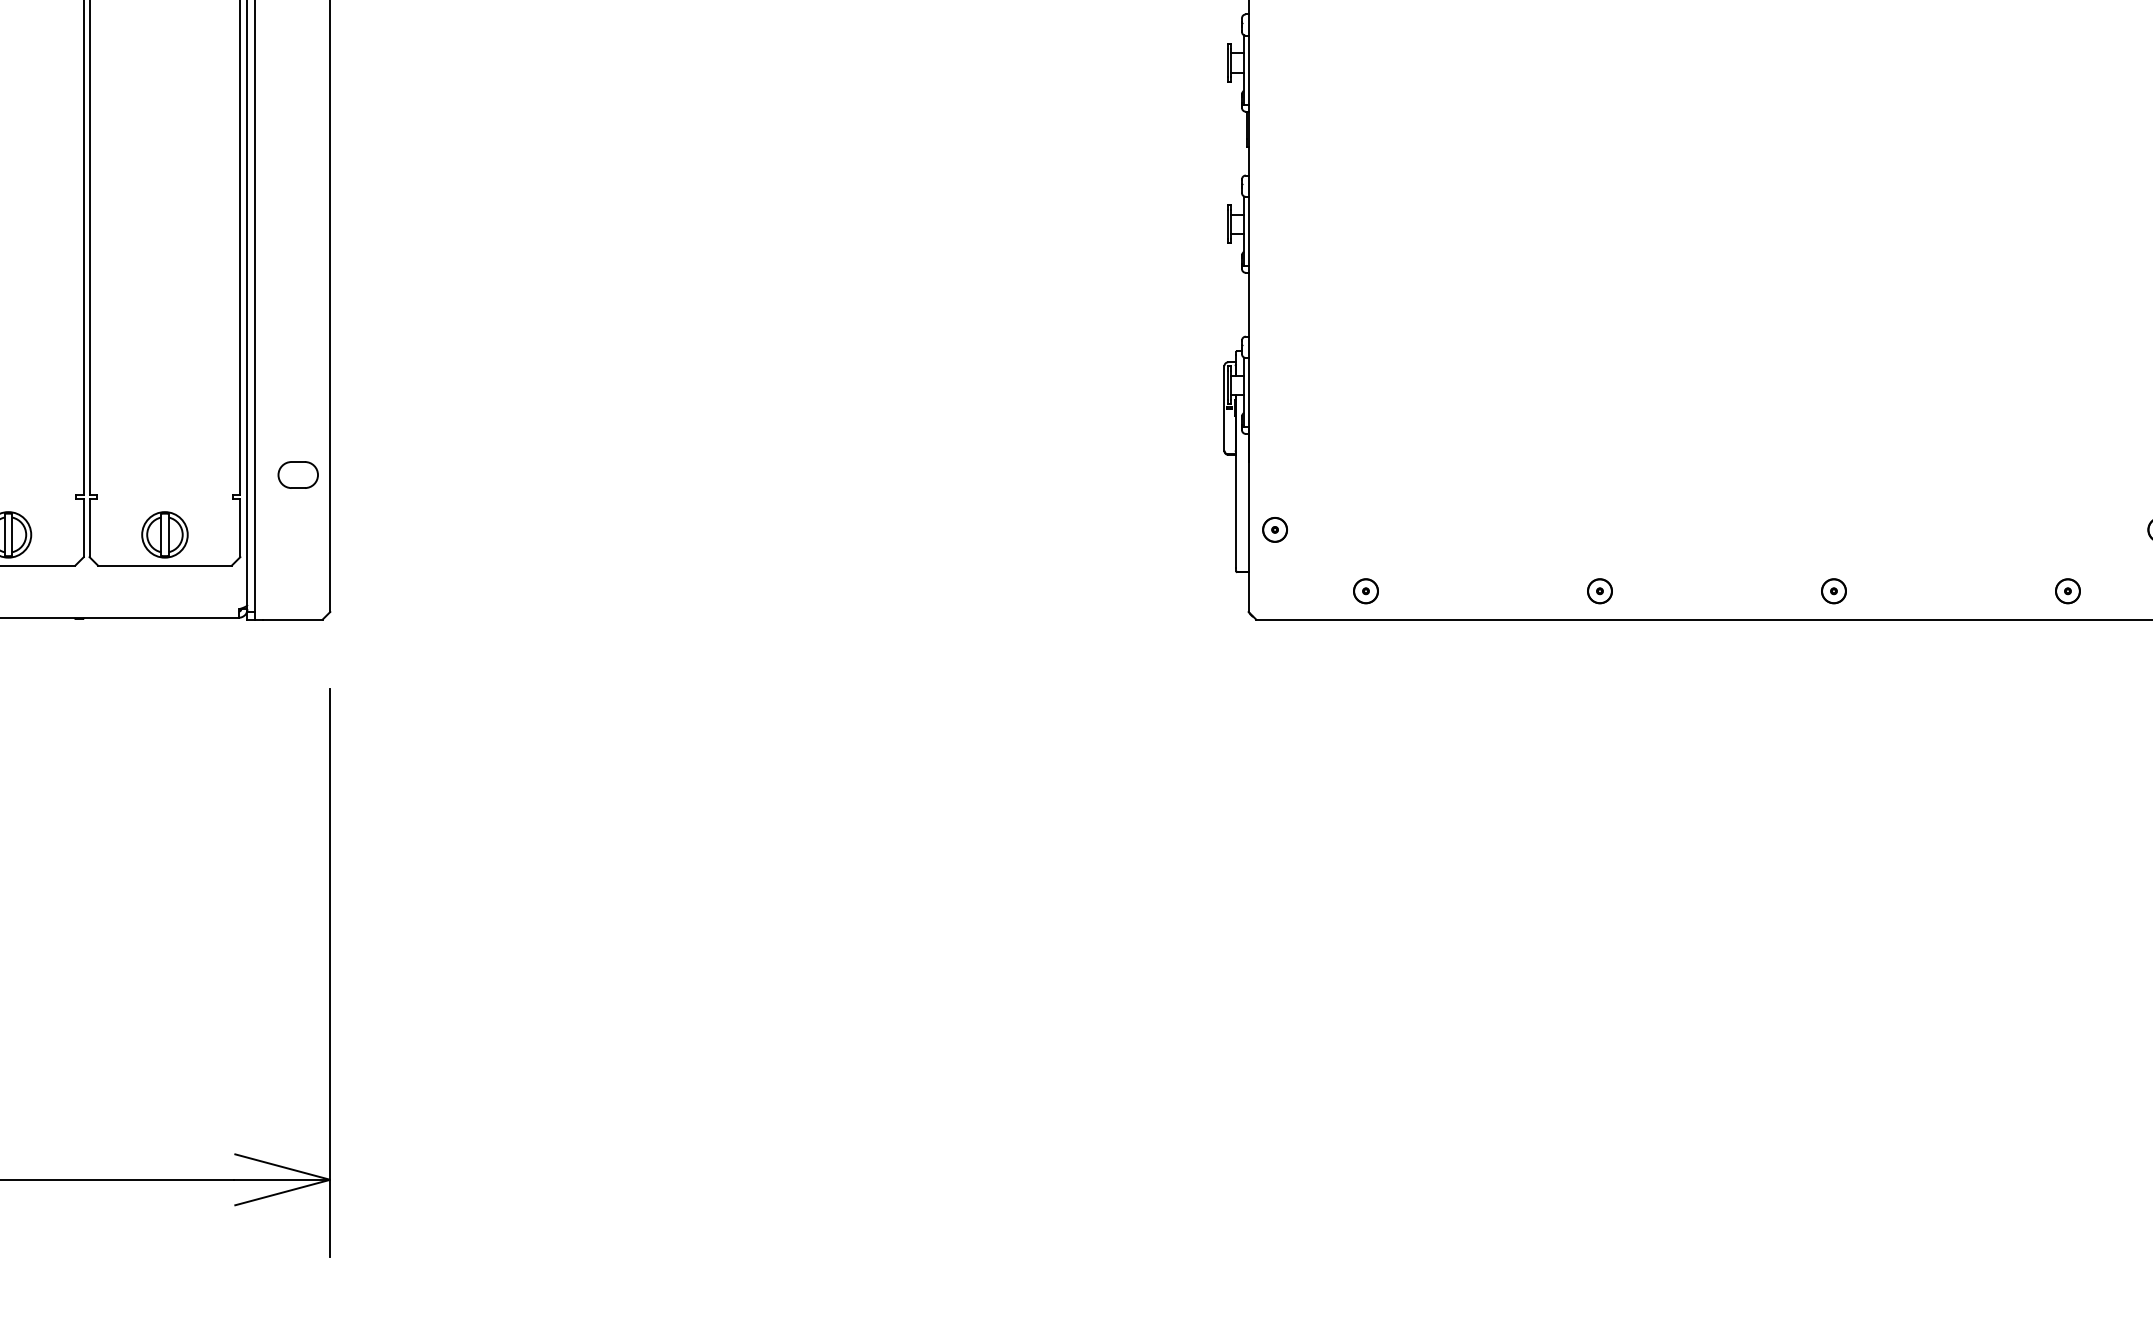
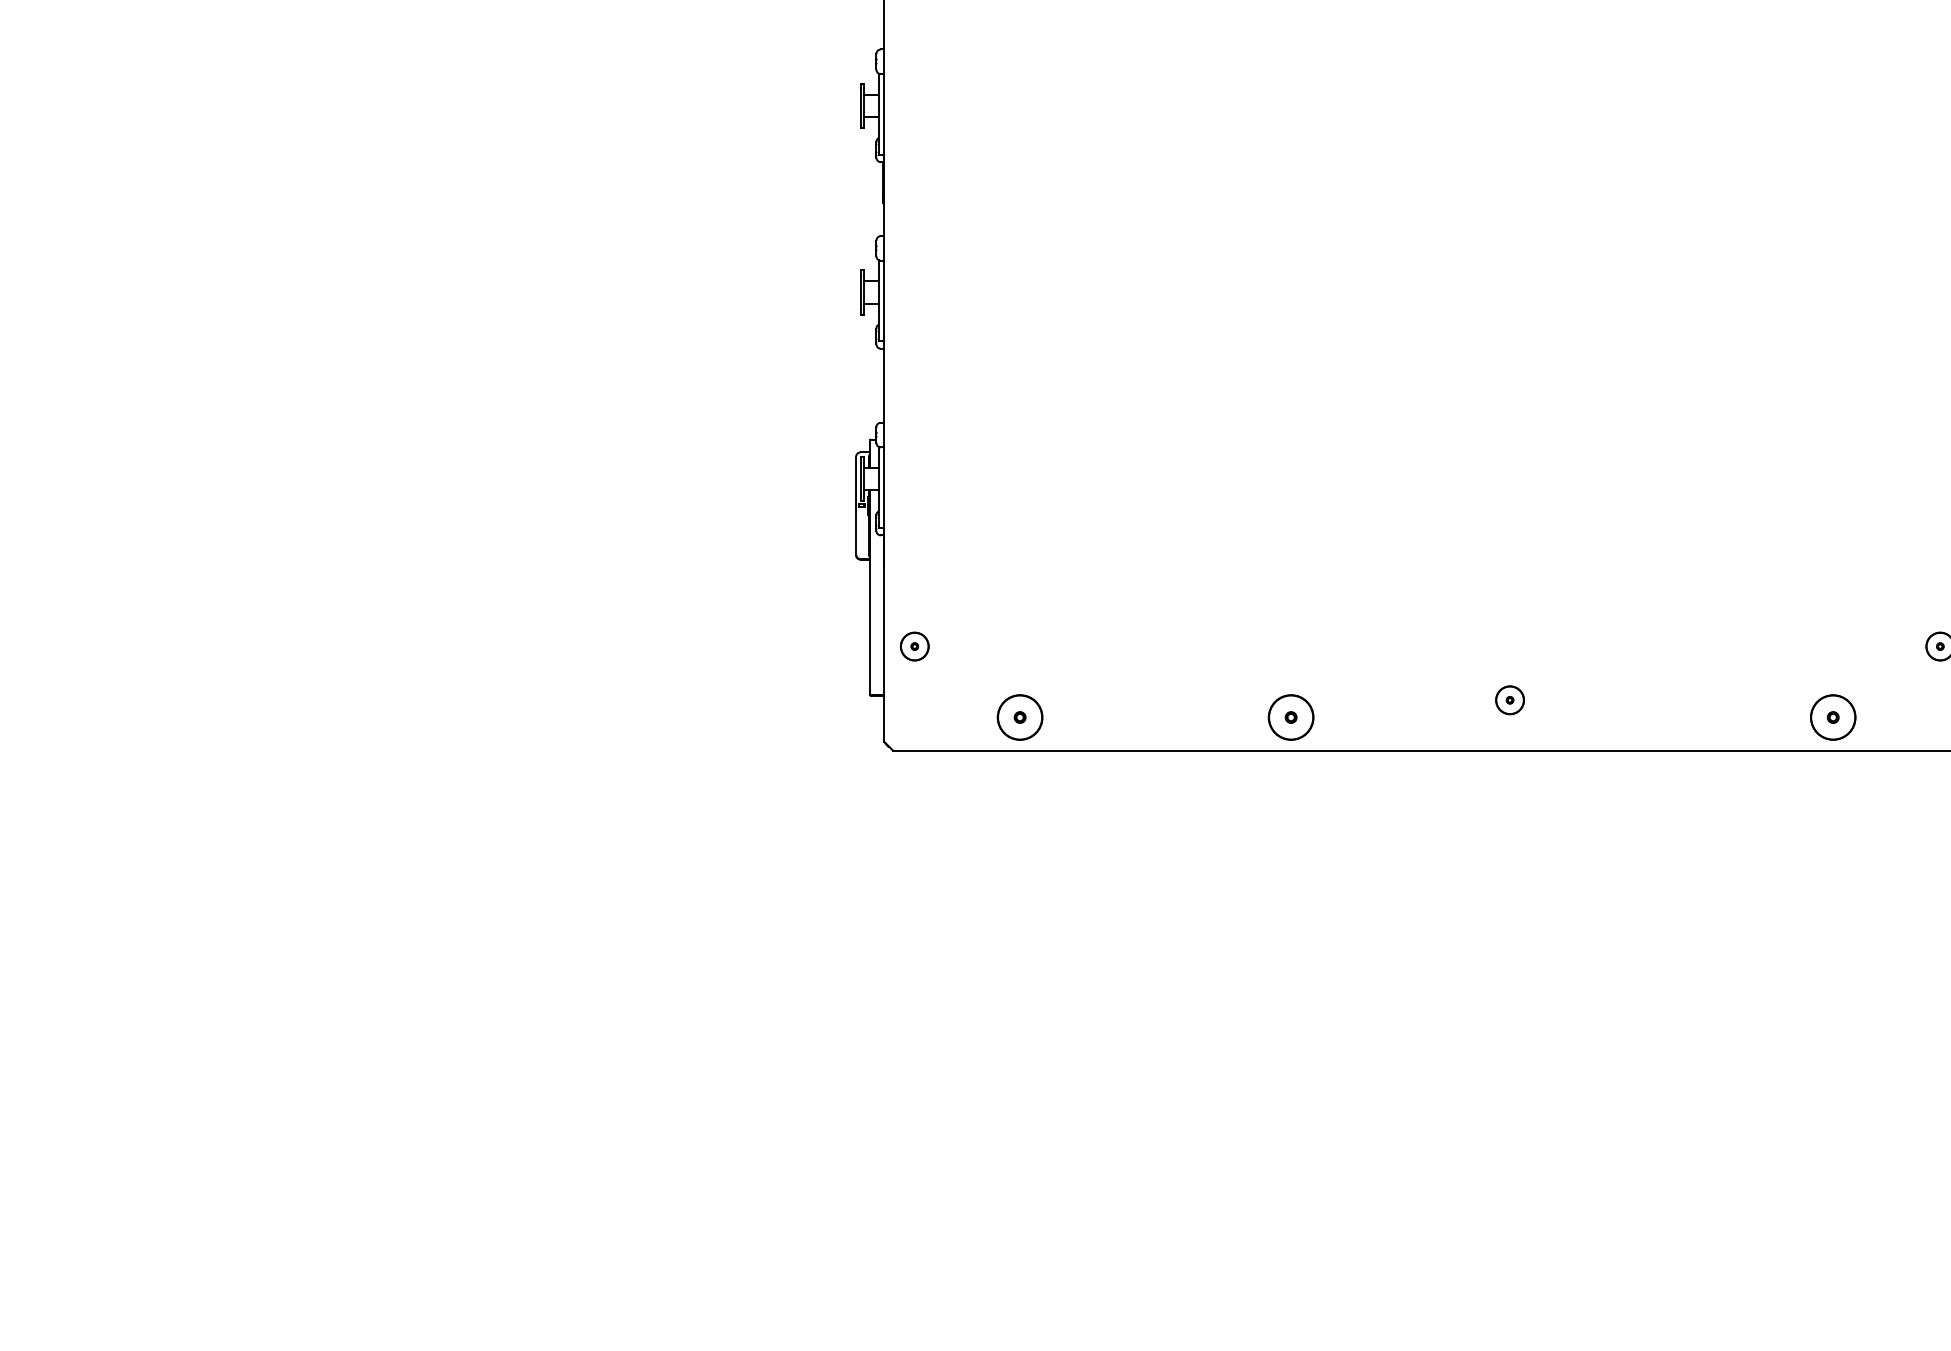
part: (1365, 591) -> (1019, 717), size x1.6
part: (1599, 591) -> (1290, 717), size x1.6
part: (1833, 591) -> (1509, 700), moved
part: (2067, 591) -> (1832, 717), size x1.6

